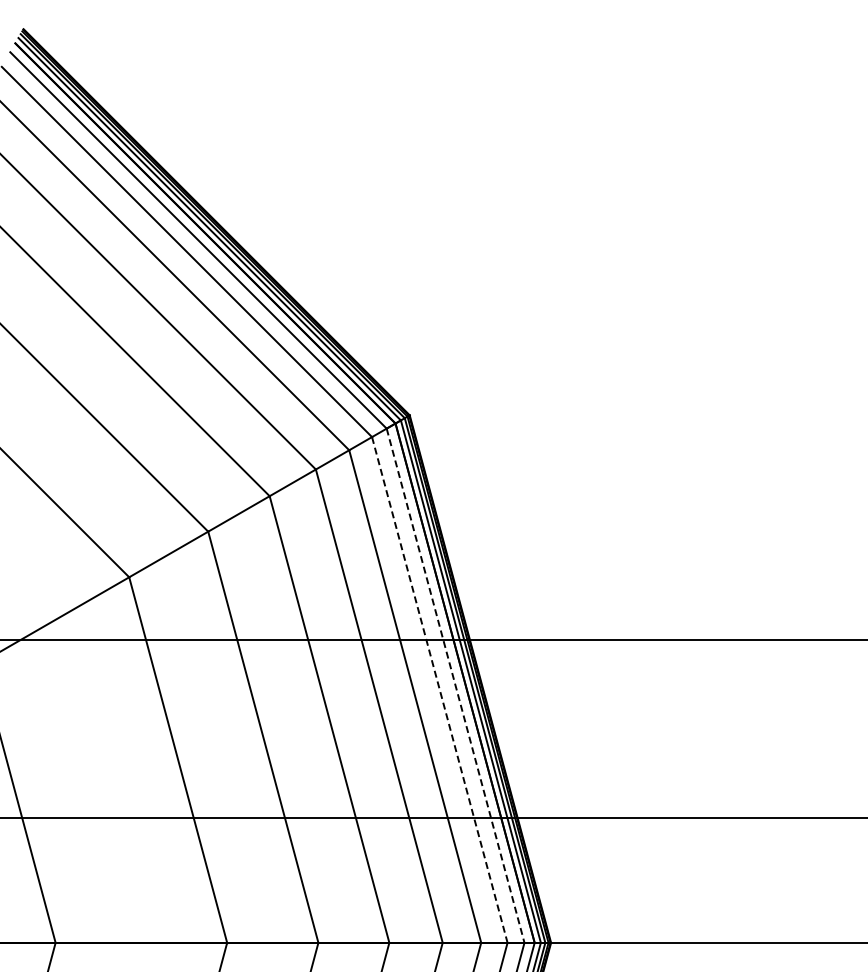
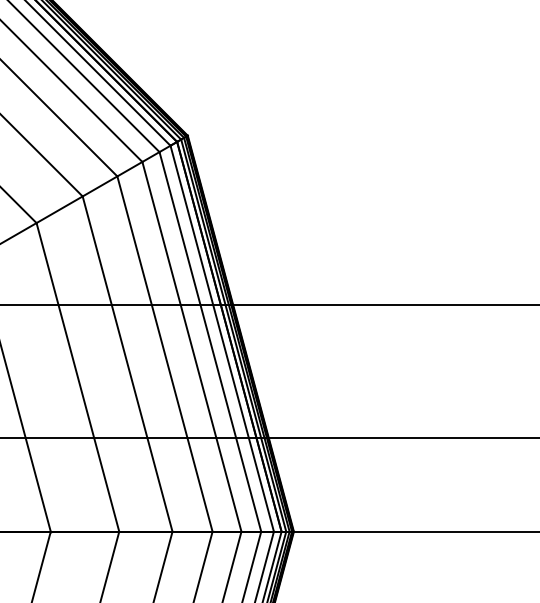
line: (455, 686) -> (222, 339), dashed -> solid
line: (439, 689) -> (210, 341), dashed -> solid

